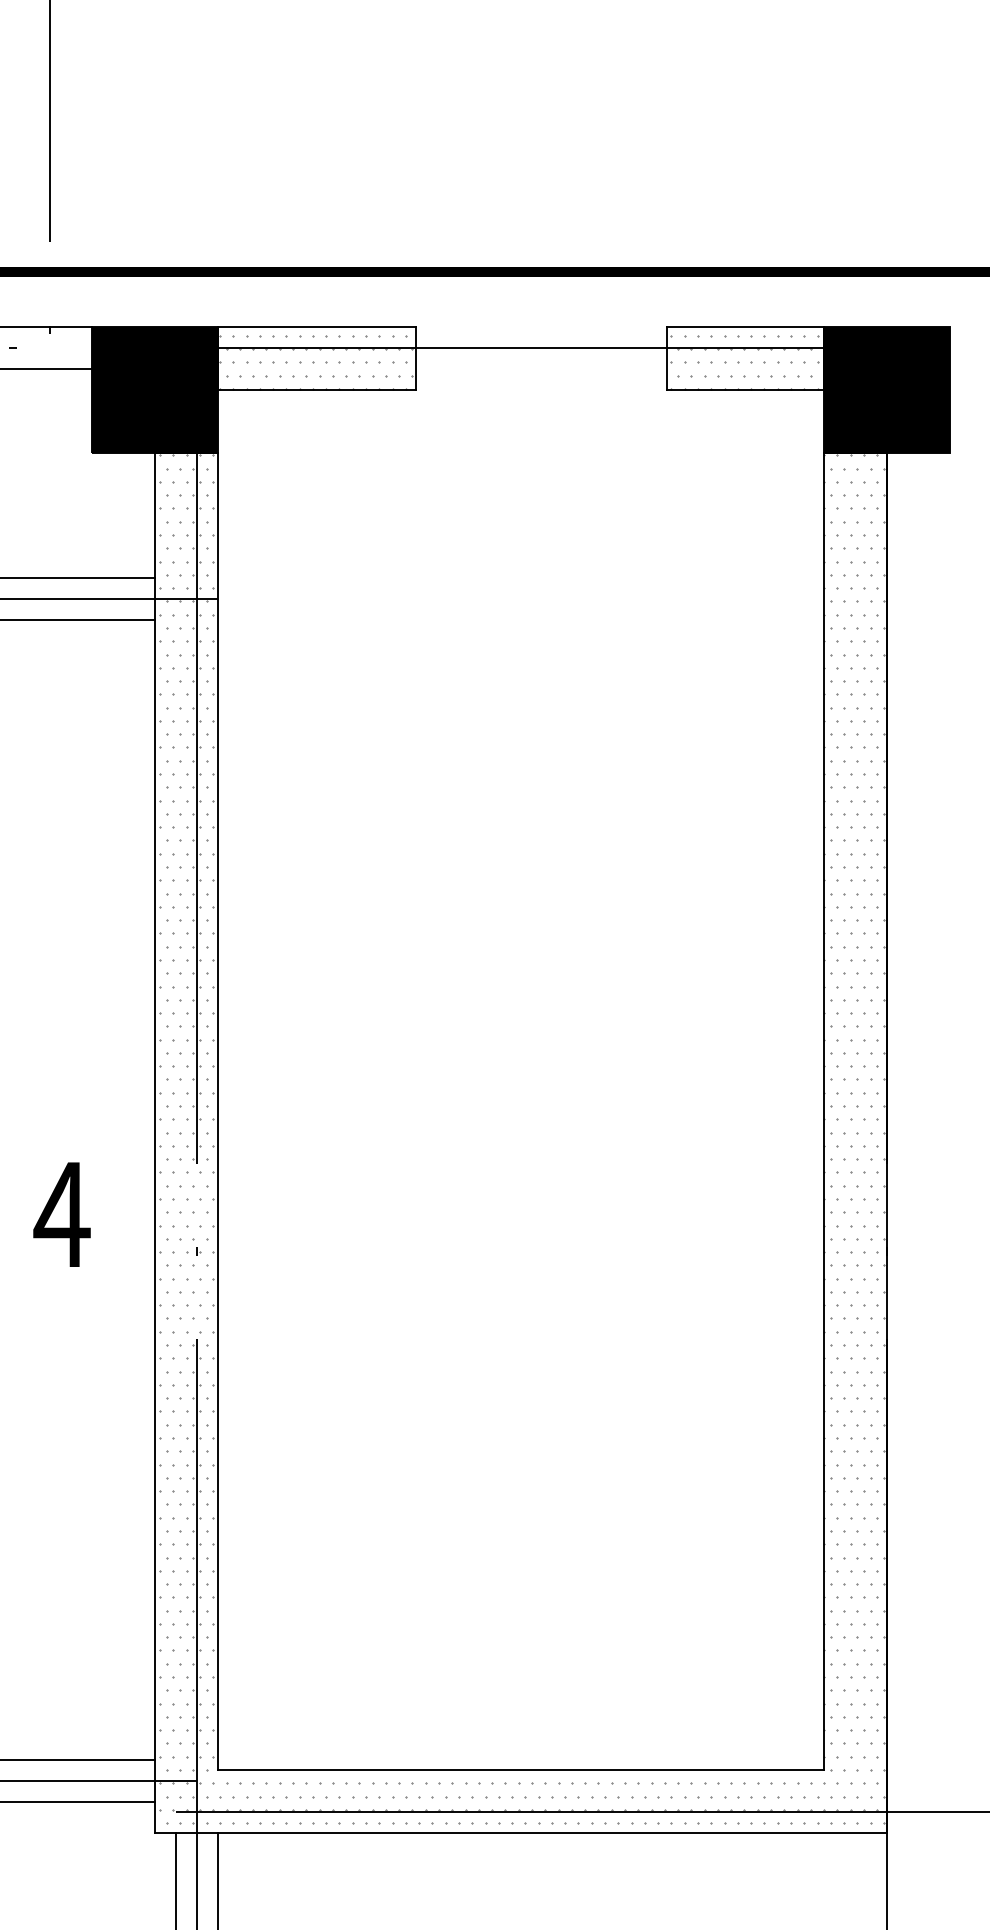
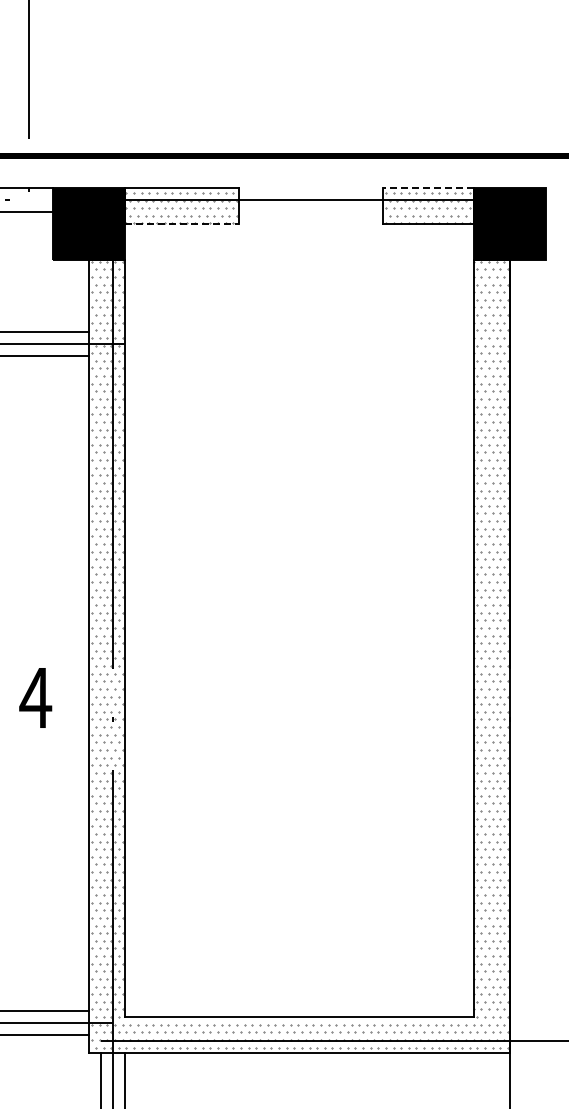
line: (745, 328) -> (428, 188), solid -> dashed
line: (317, 390) -> (182, 224), solid -> dashed

